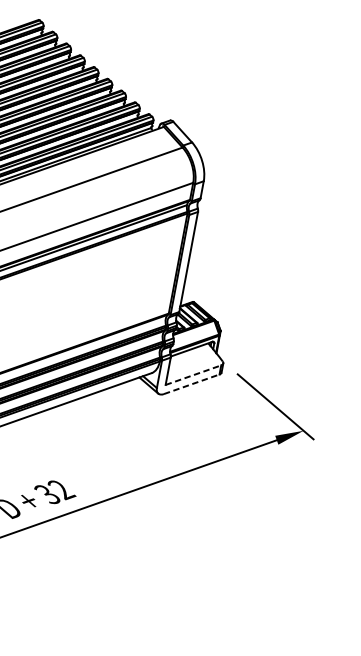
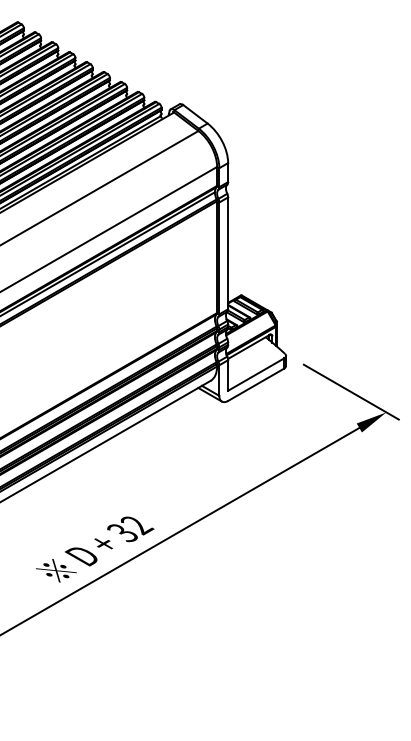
line: (193, 375) -> (256, 374), dashed -> solid
line: (192, 384) -> (256, 384), dashed -> solid

